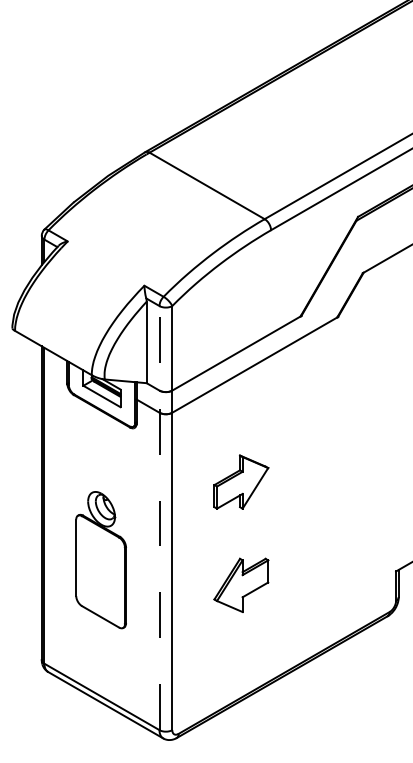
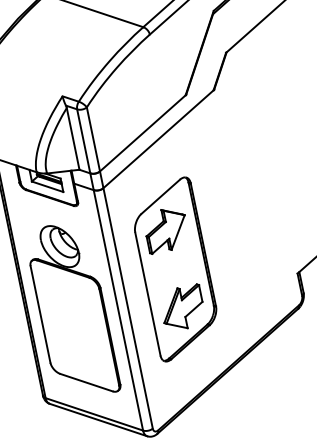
line: (159, 517) -> (110, 269), dashed -> solid
part: (242, 534) -> (175, 269), added
part: (100, 559) -> (71, 310), size x1.67

